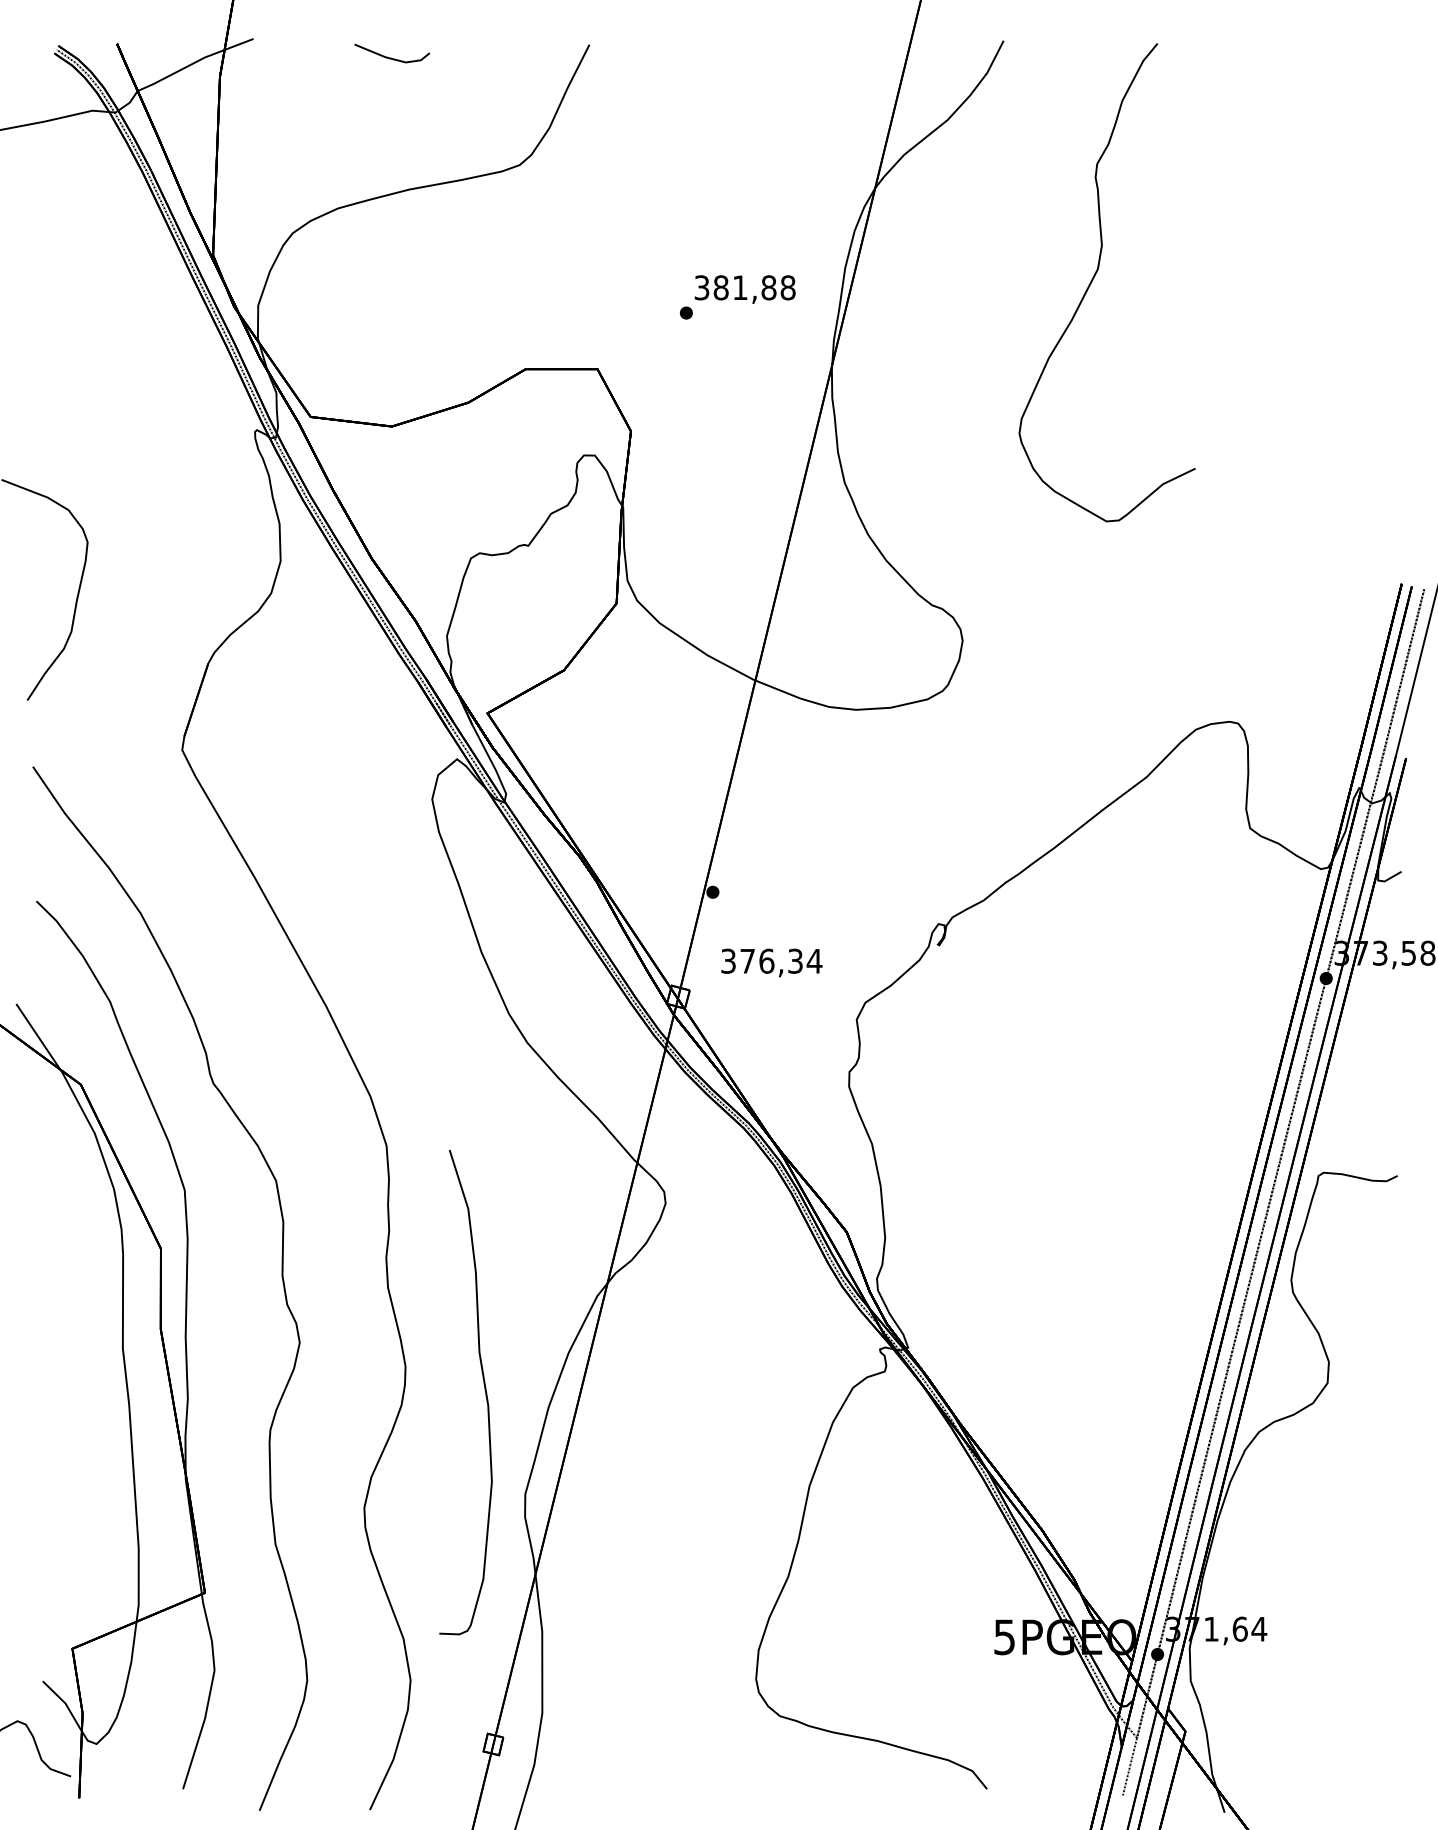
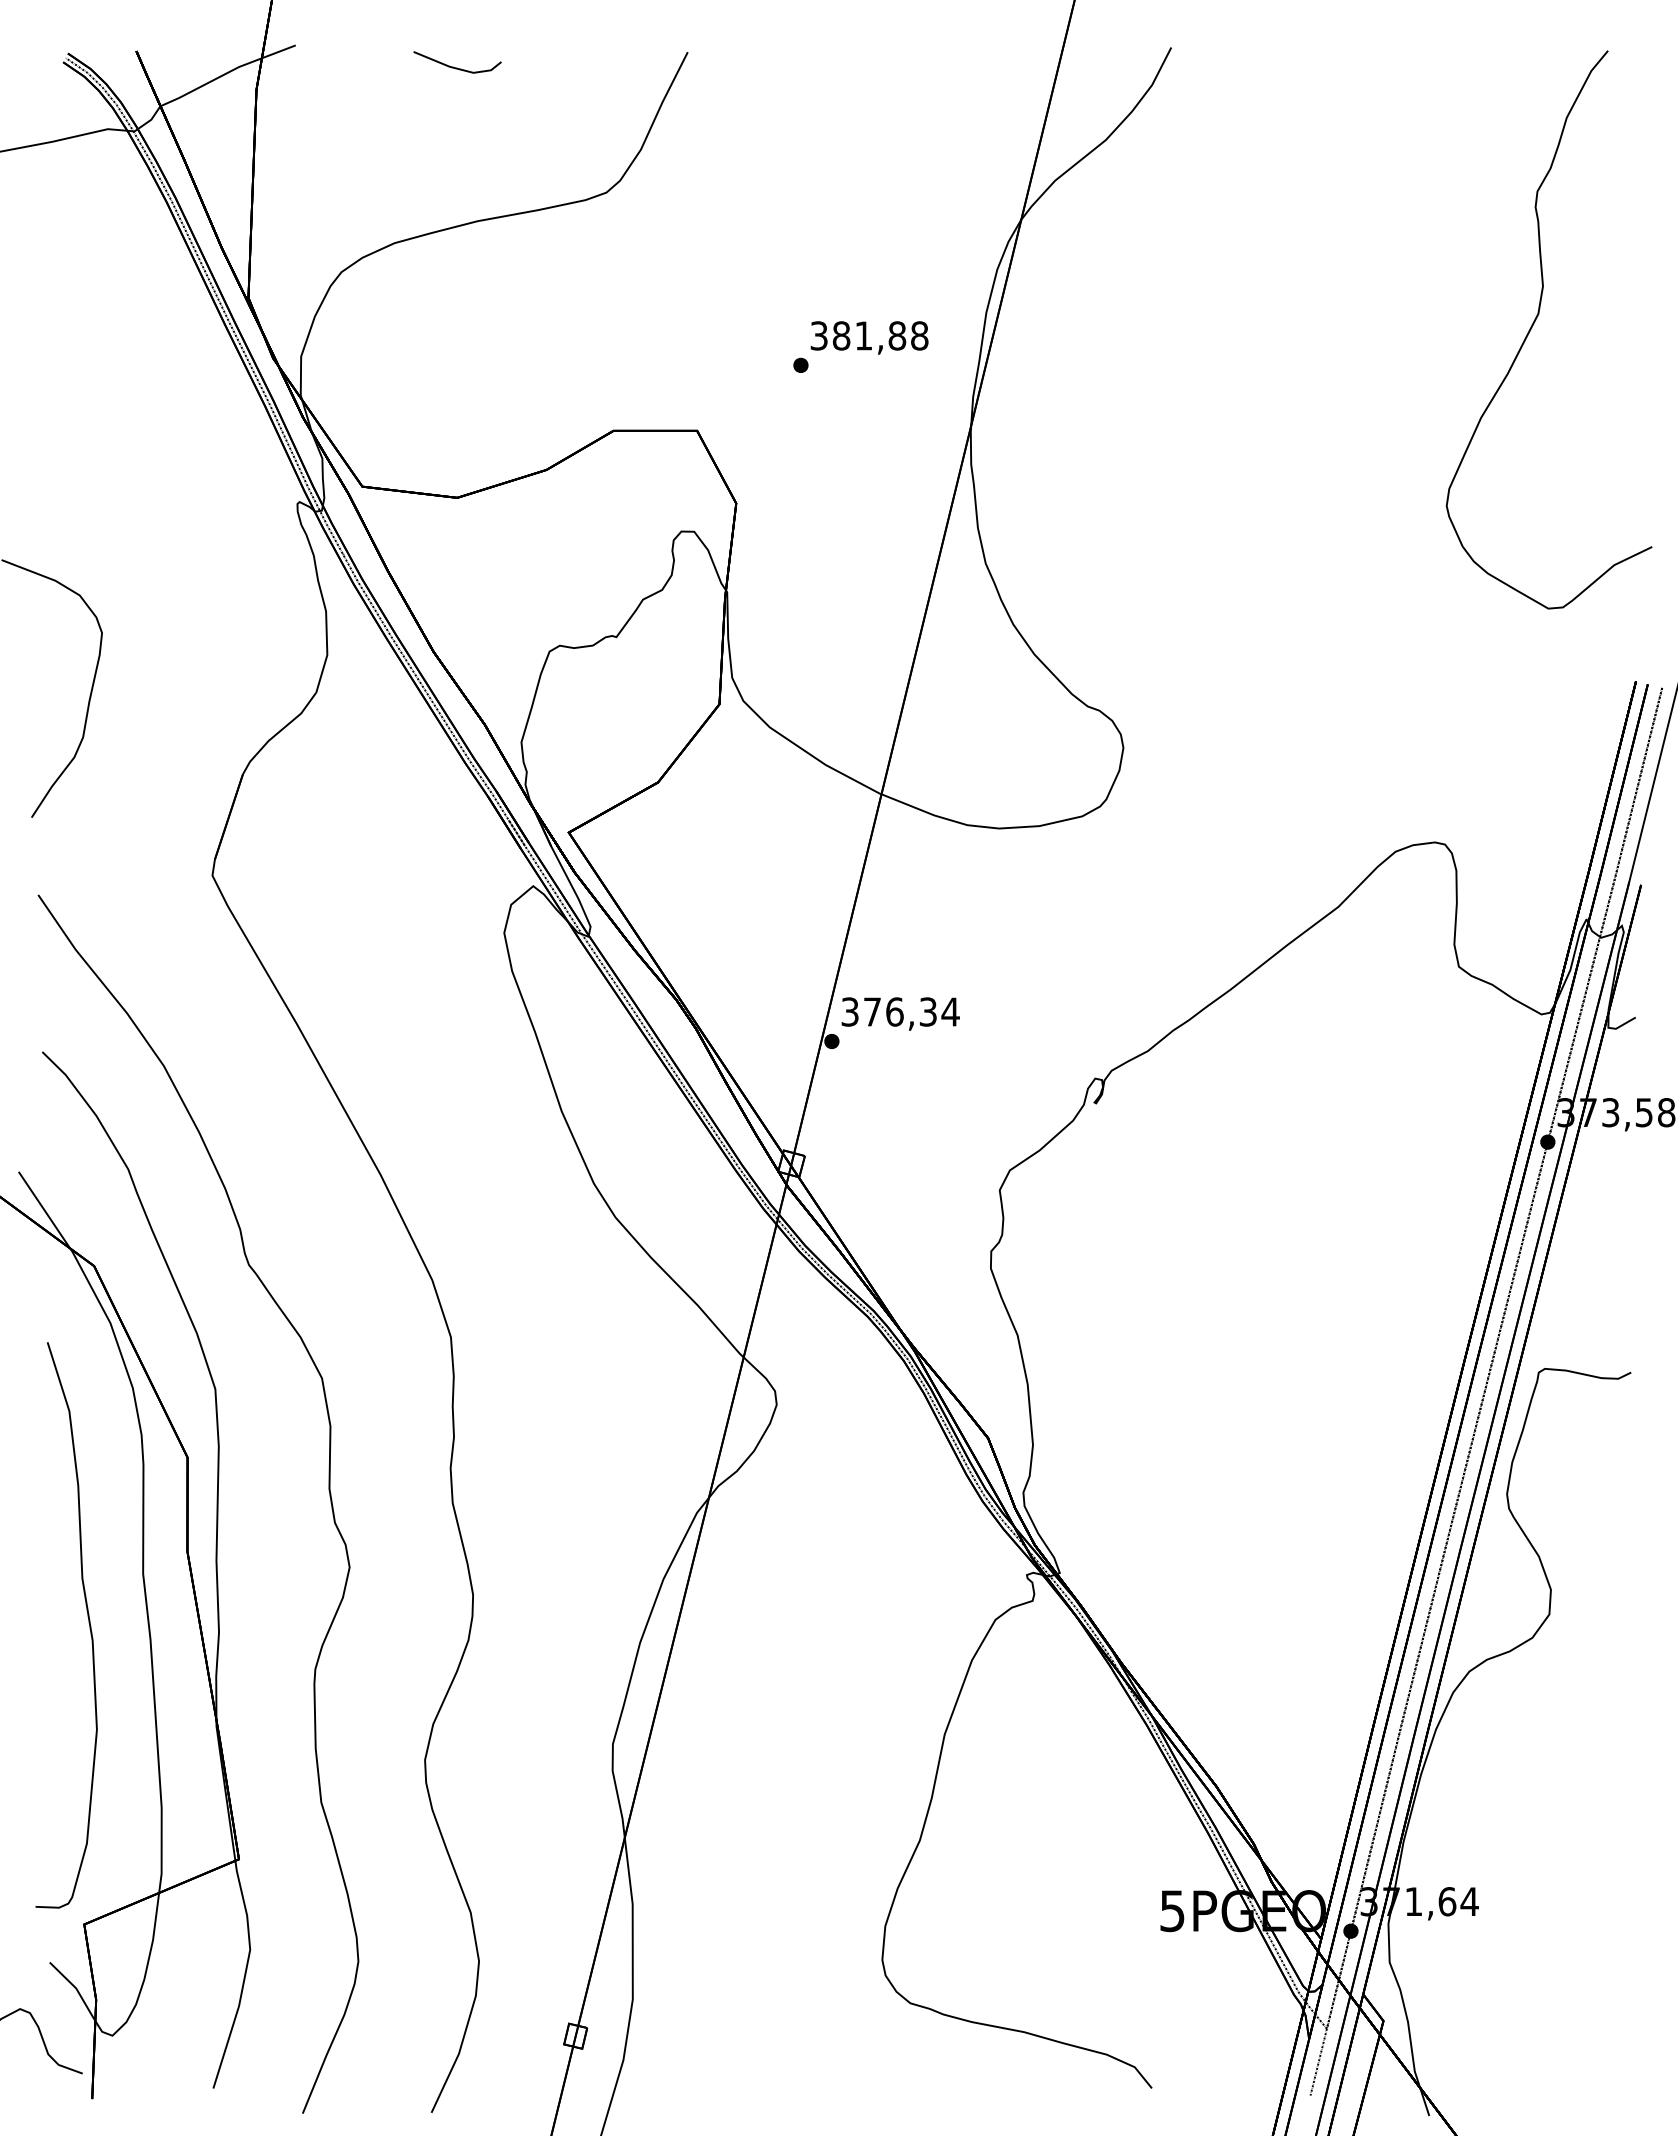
part: (1094, 277) -> (1534, 323), moved
text: (771, 962) -> (900, 1013), moved
part: (484, 1390) -> (88, 1623), moved

